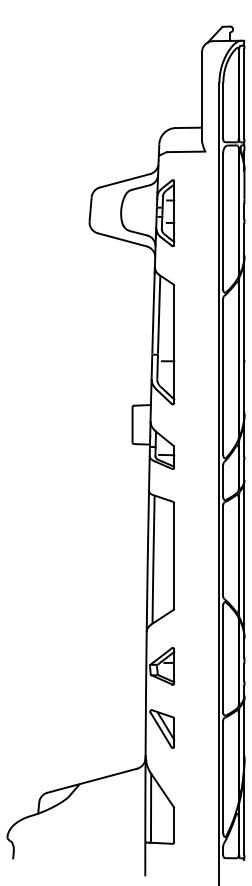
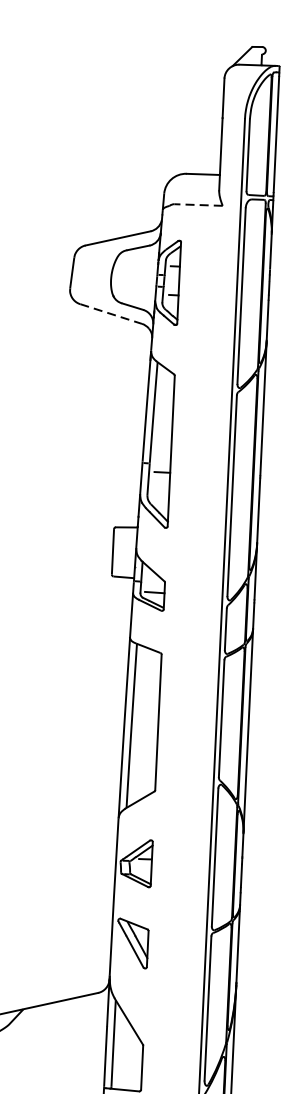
line: (186, 151) -> (198, 204), solid -> dashed
line: (122, 240) -> (111, 314), solid -> dashed

